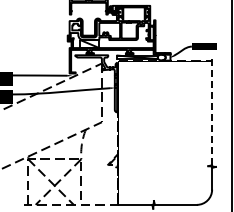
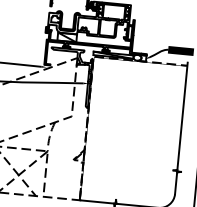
line: (212, 111) -> (182, 116), dashed -> solid

